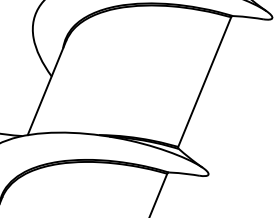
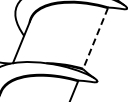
line: (204, 82) -> (95, 38), solid -> dashed

